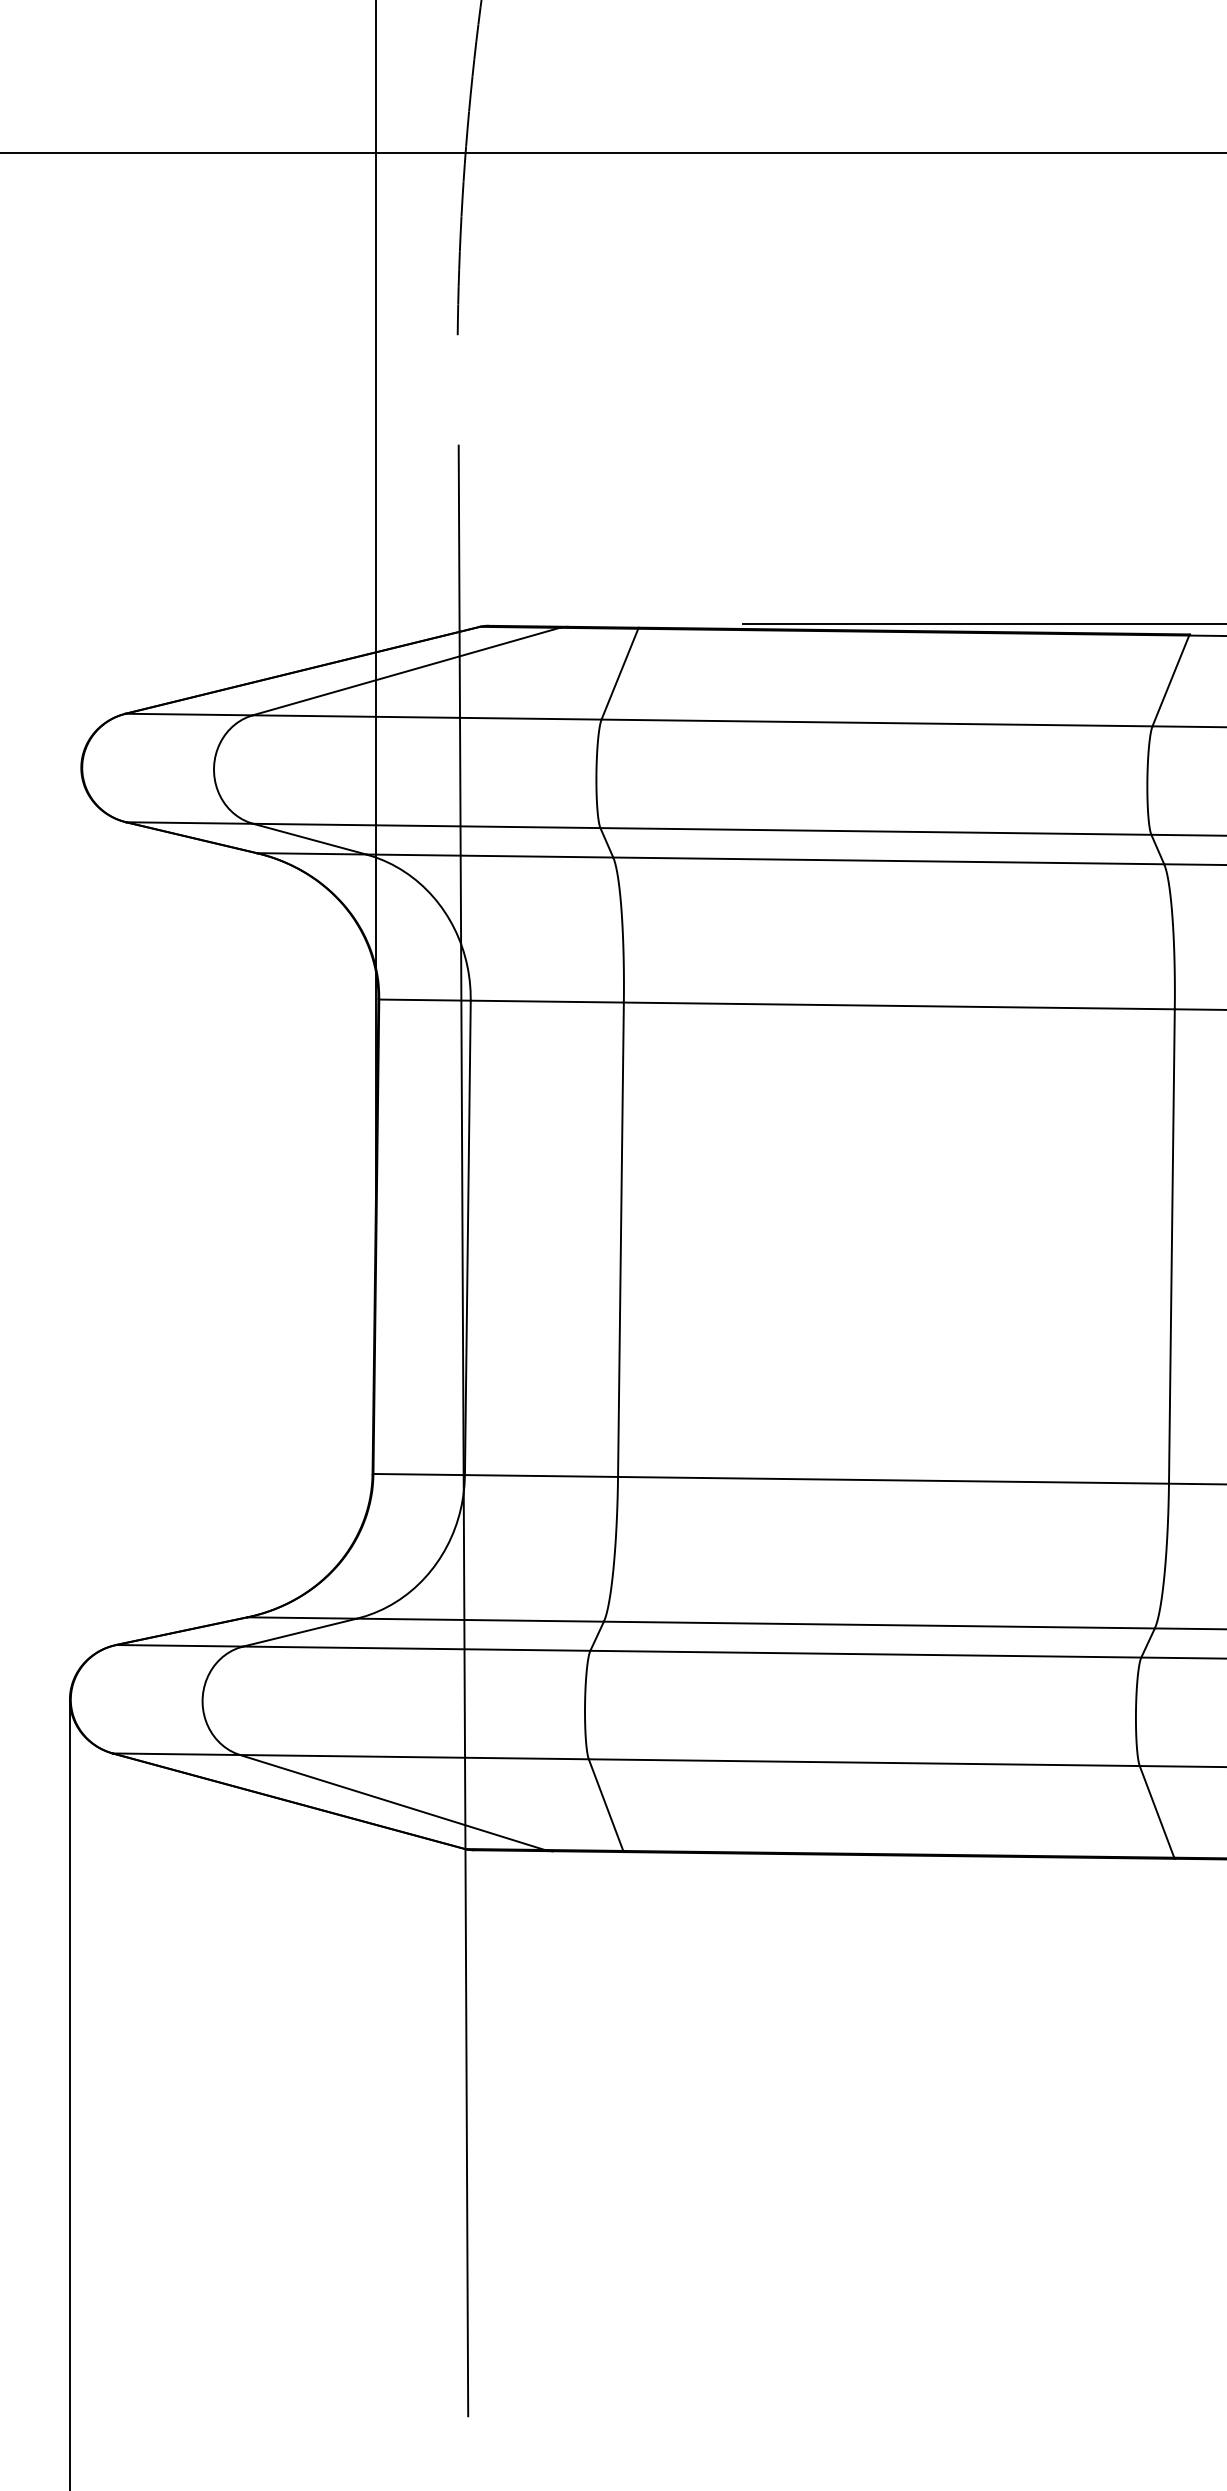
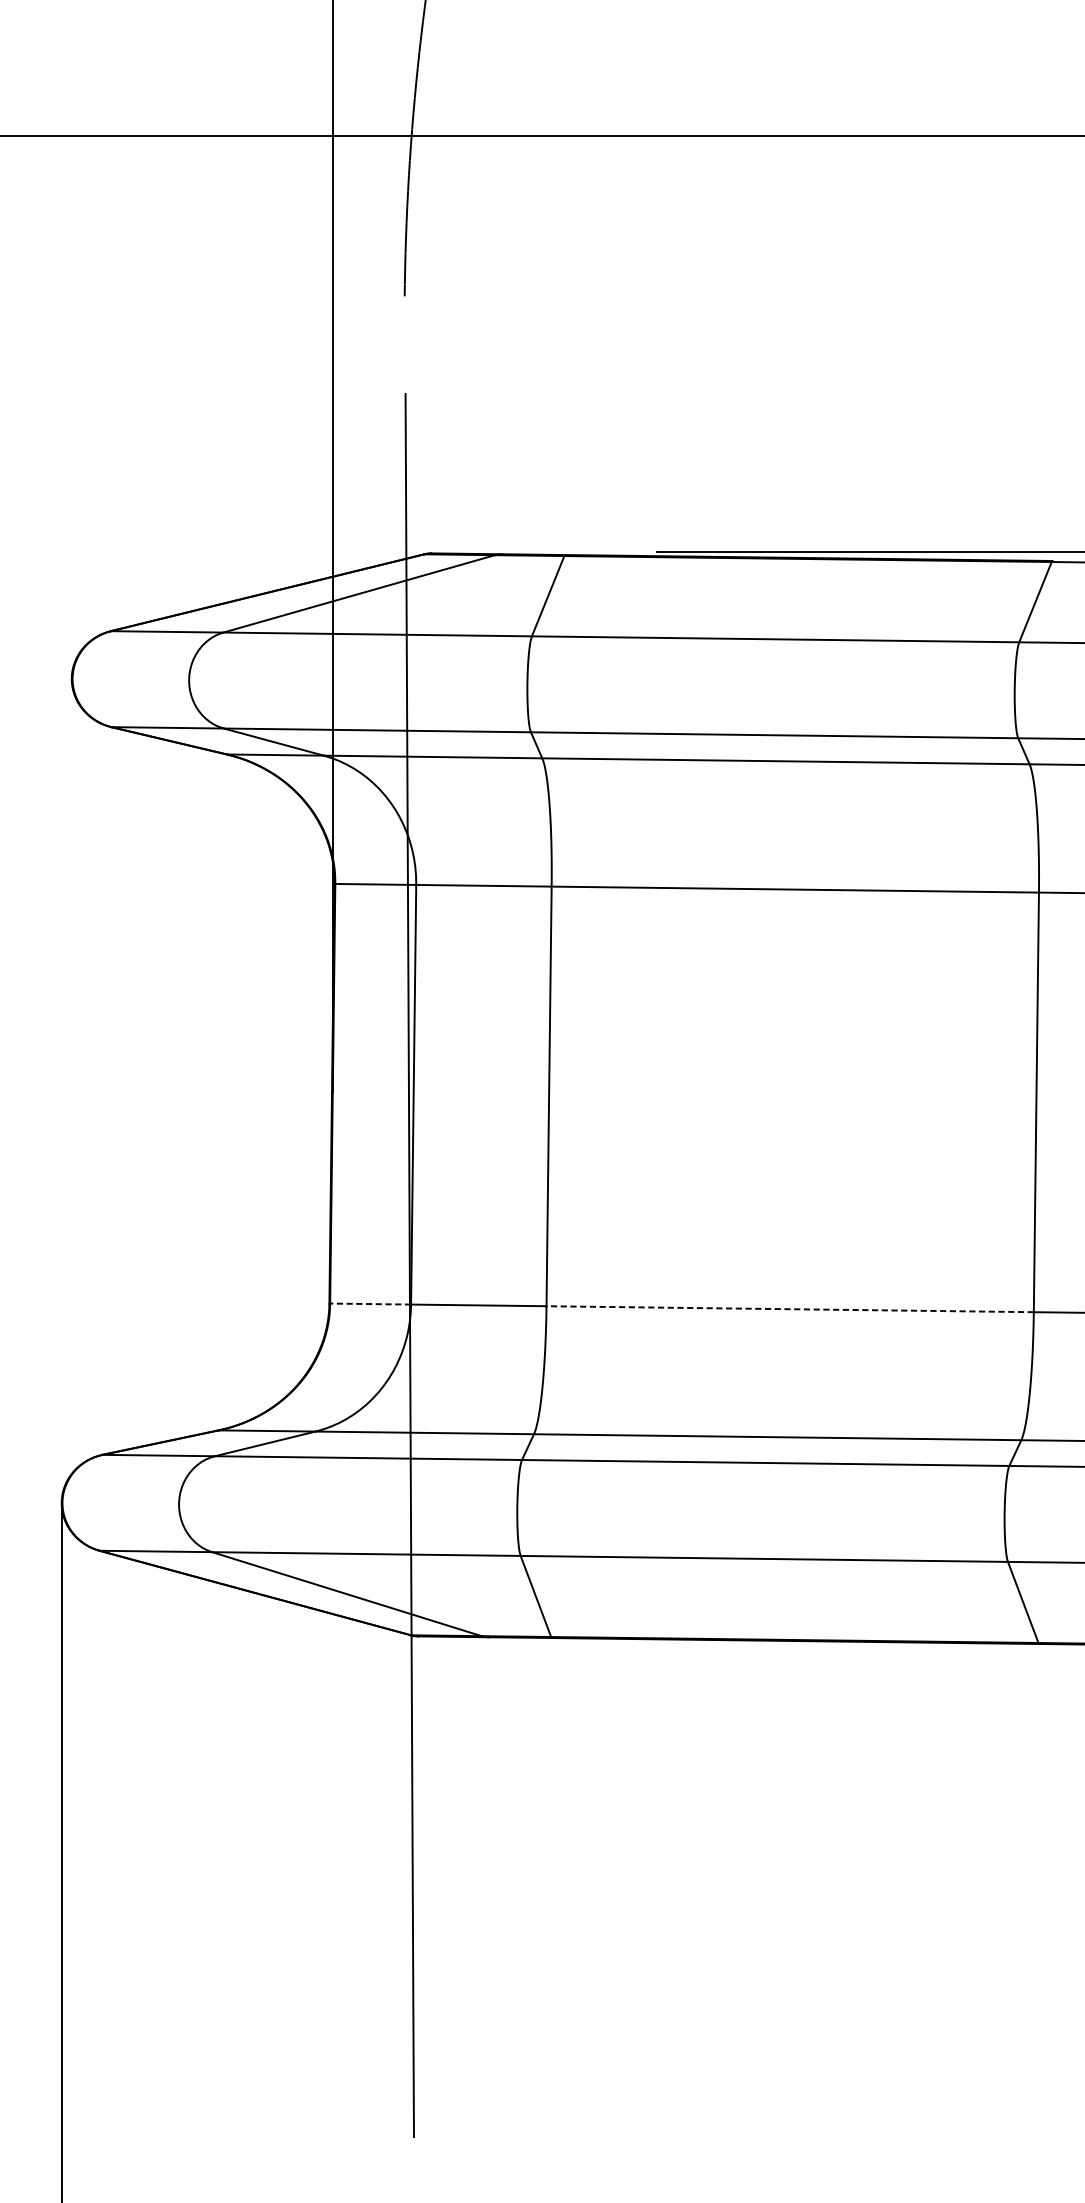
line: (419, 1474) -> (370, 1304), solid -> dashed
line: (893, 1480) -> (790, 1309), solid -> dashed

